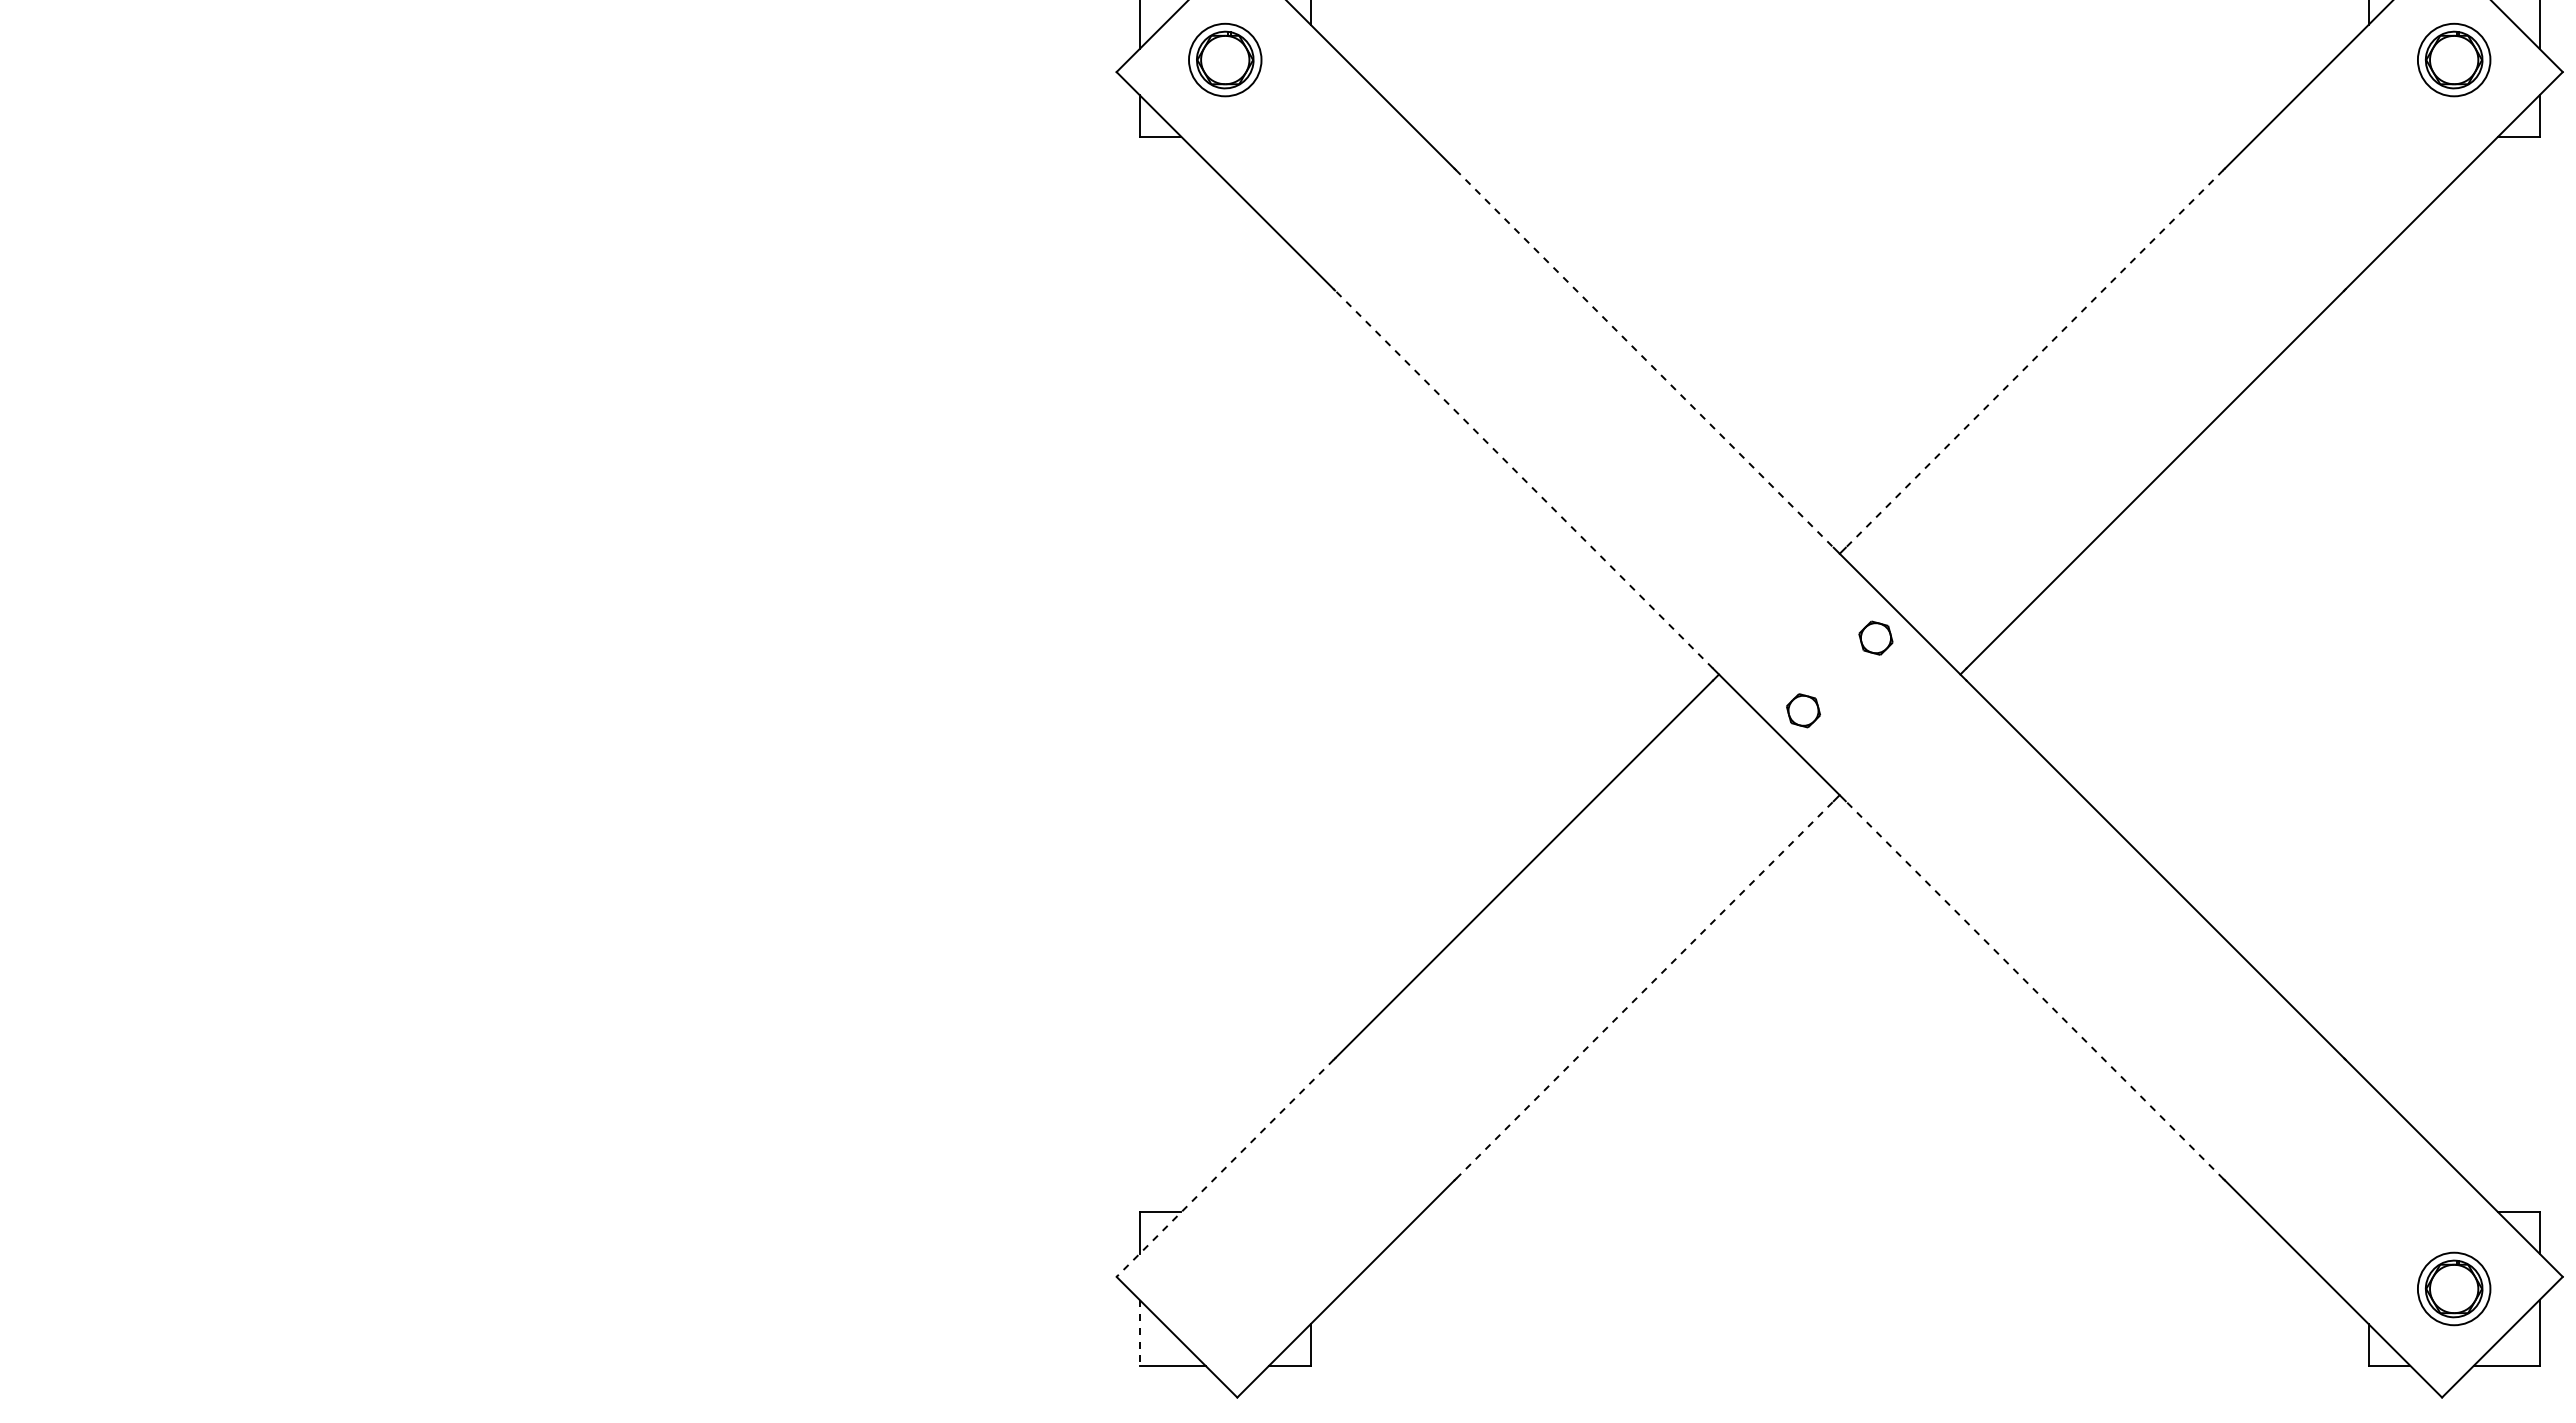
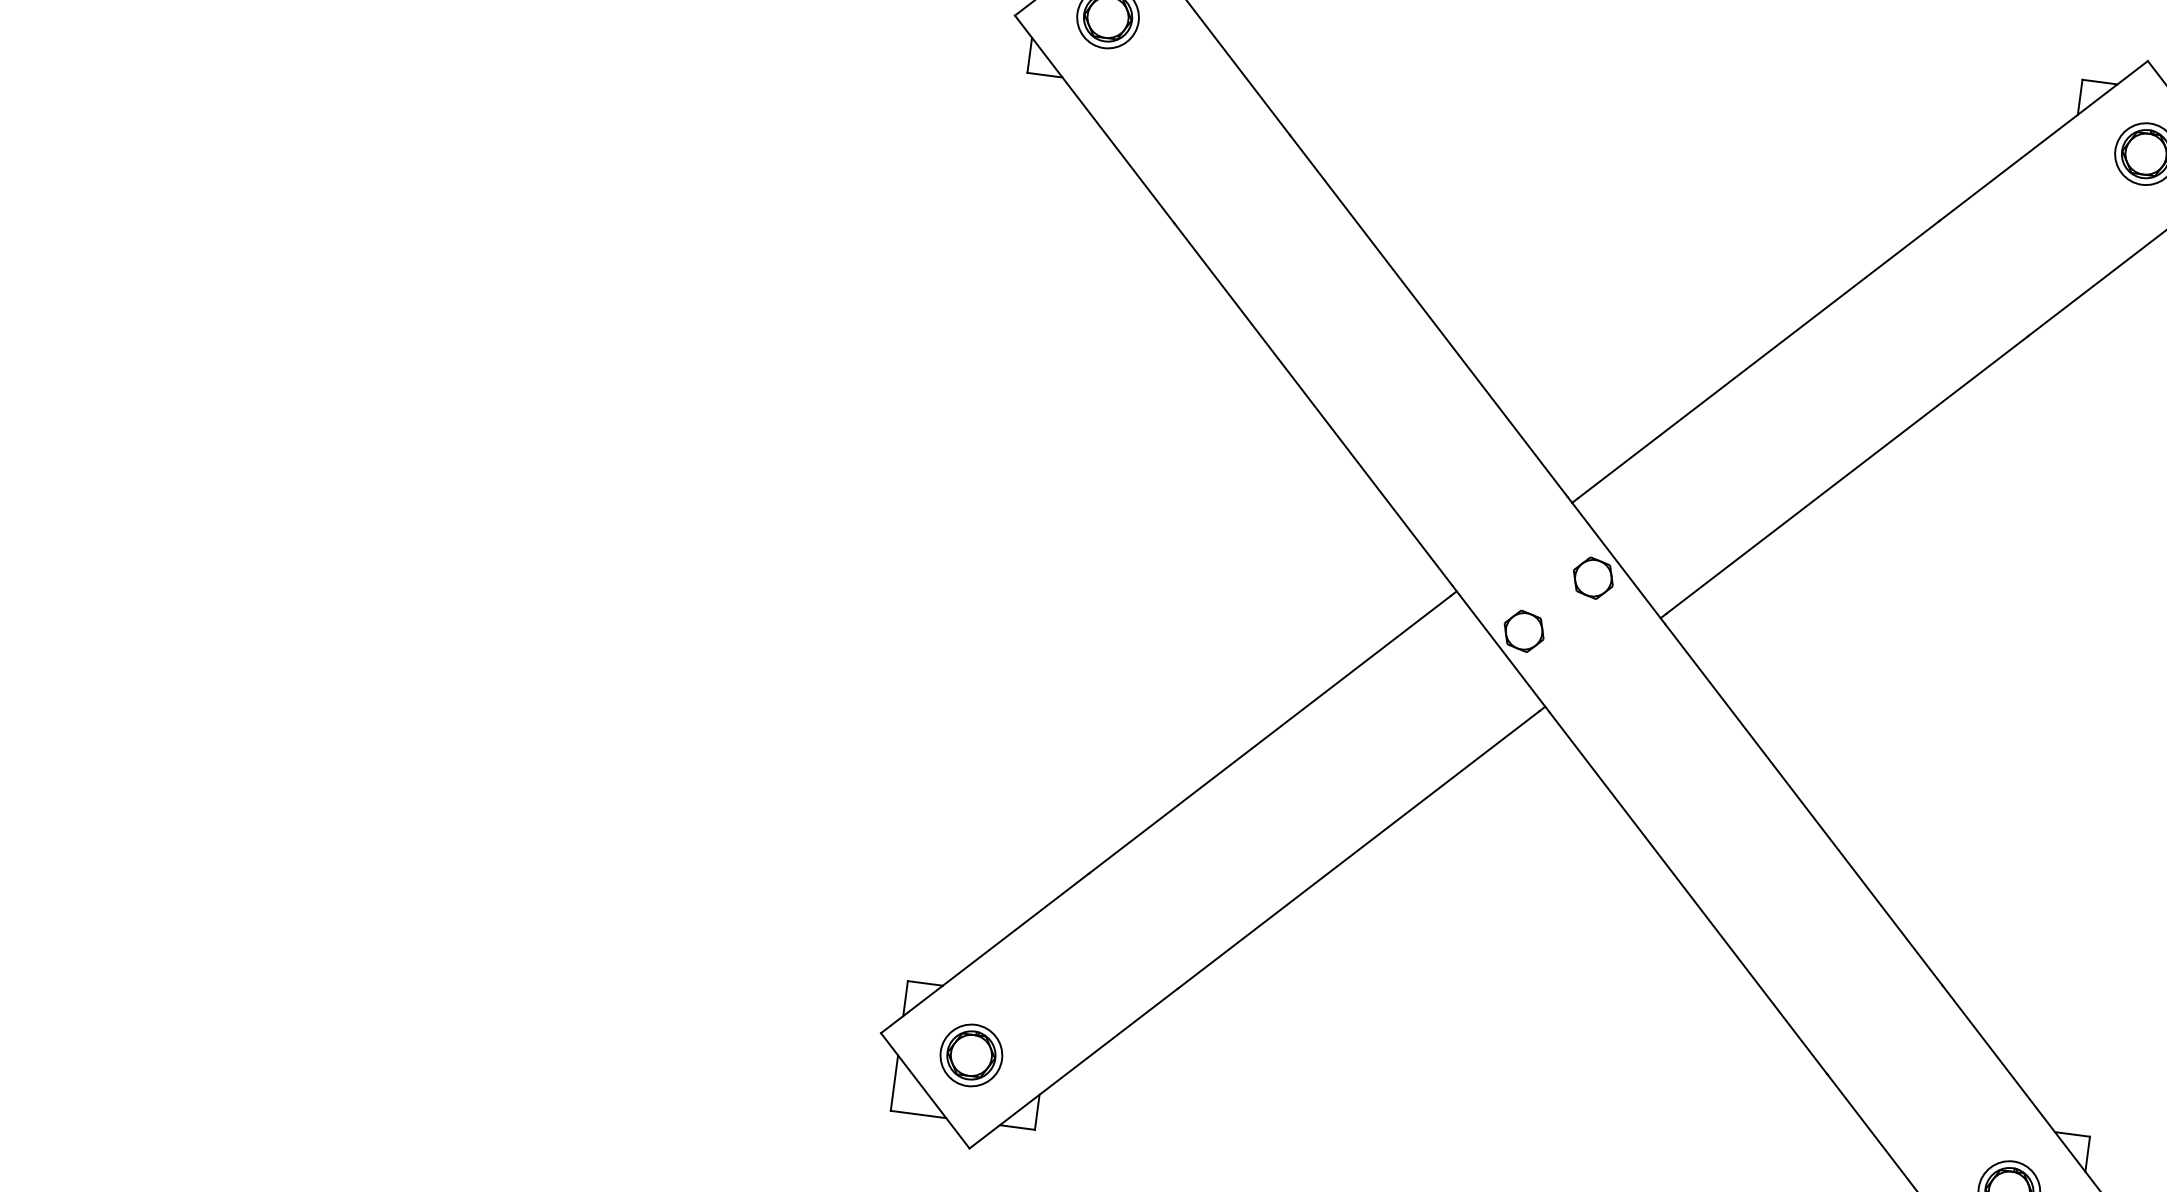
line: (2034, 358) -> (1758, 359), dashed -> solid
line: (1645, 359) -> (1429, 317), dashed -> solid
line: (1523, 479) -> (1313, 404), dashed -> solid
part: (1875, 637) -> (1593, 577), size x1.43
part: (1803, 710) -> (1524, 631), size x1.43
line: (2034, 989) -> (1688, 892), dashed -> solid
line: (1644, 990) -> (1358, 849), dashed -> solid
line: (1225, 1168) -> (985, 953), dashed -> solid
part: (1225, 1288) -> (971, 1055), added
line: (1139, 1332) -> (894, 1082), dashed -> solid

